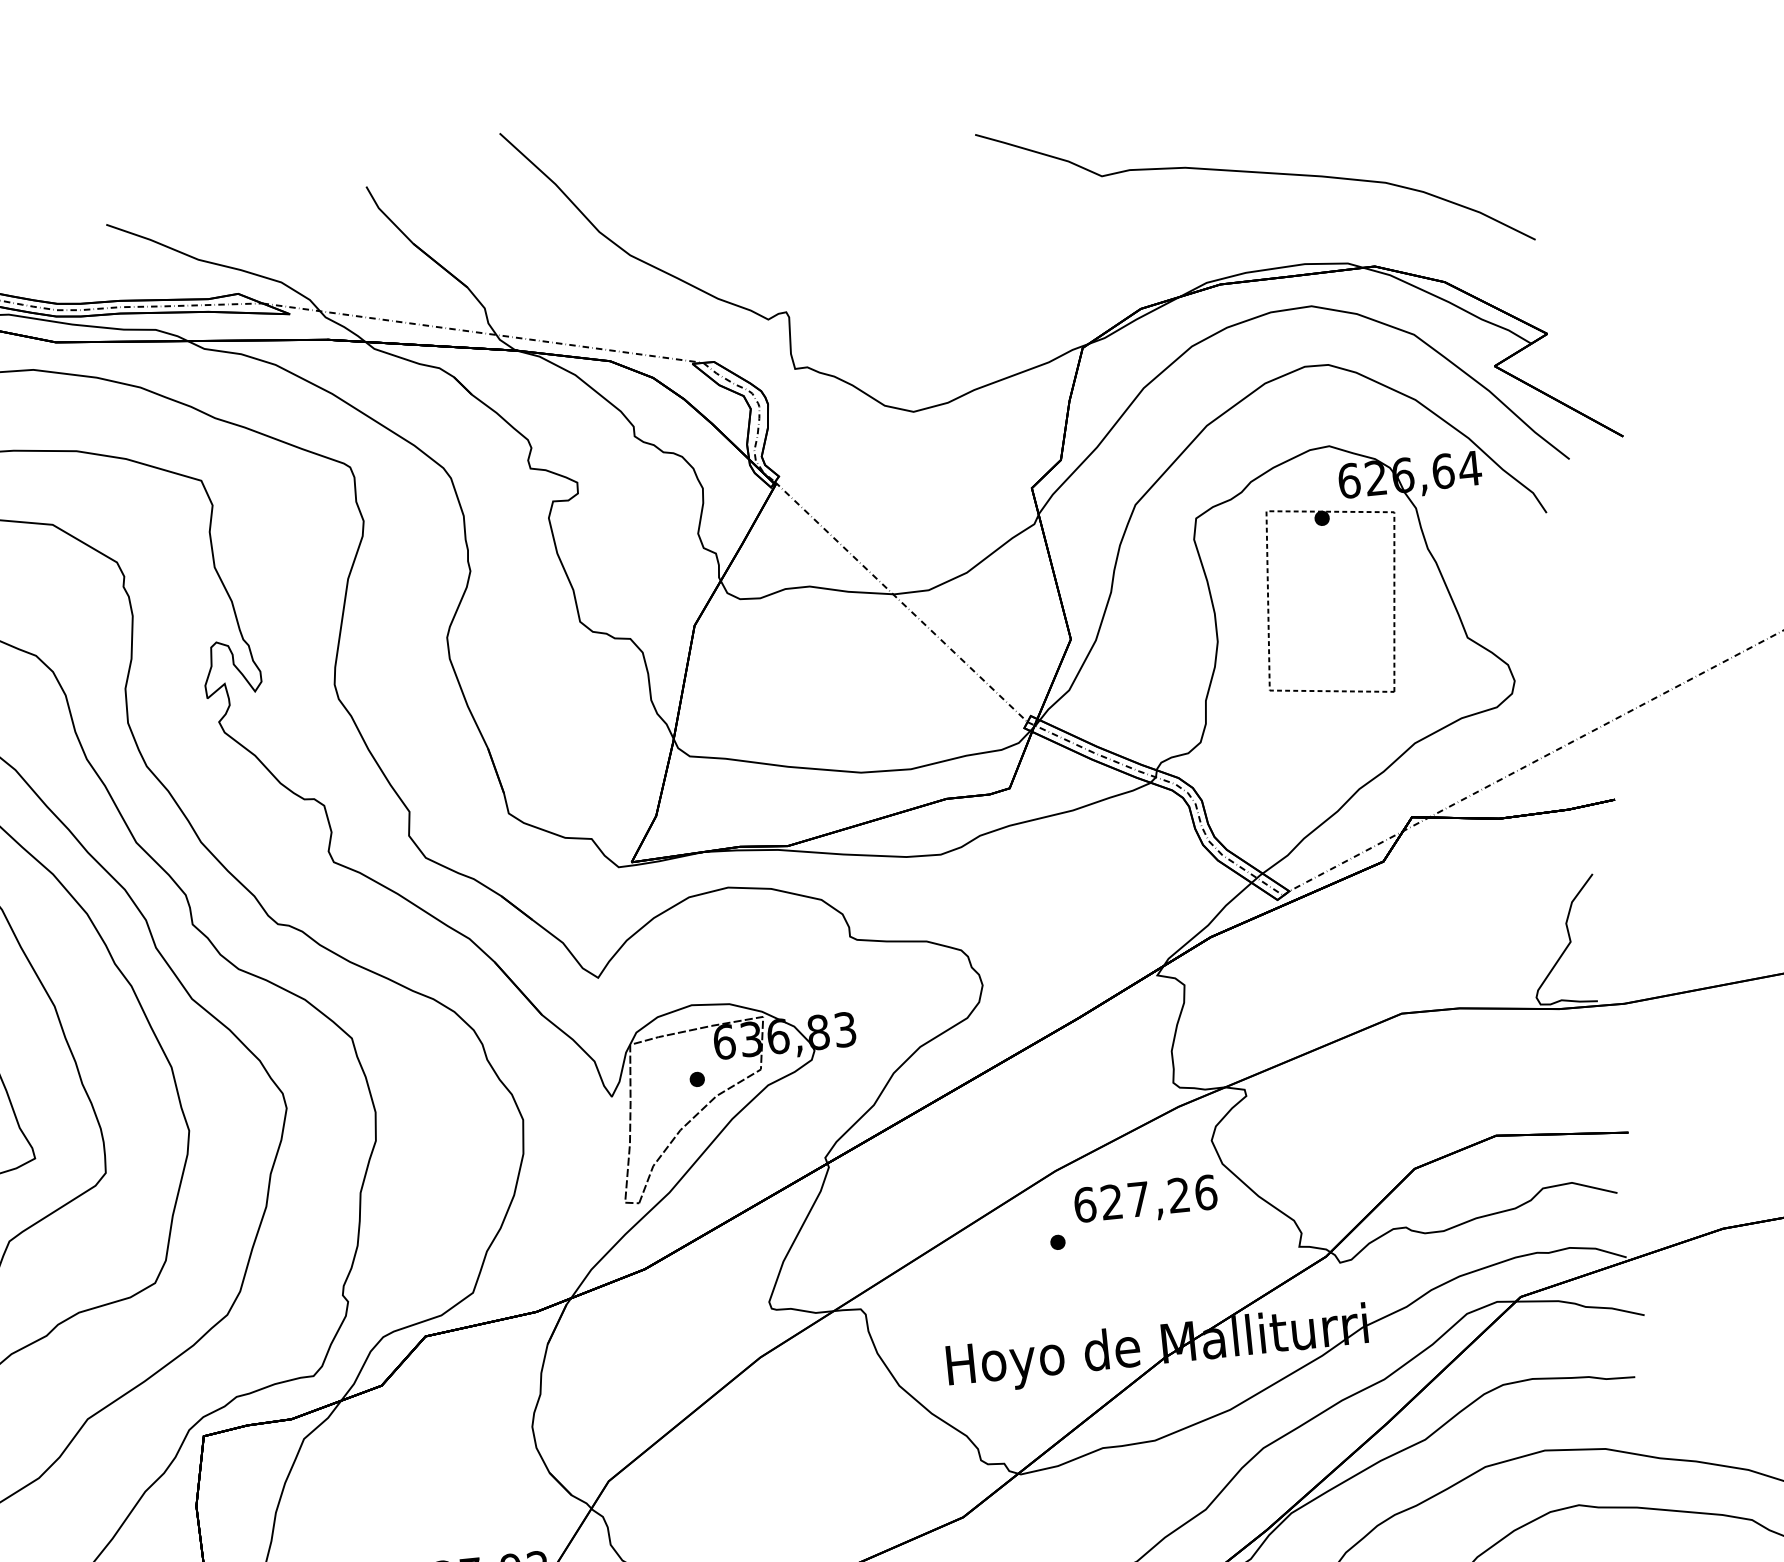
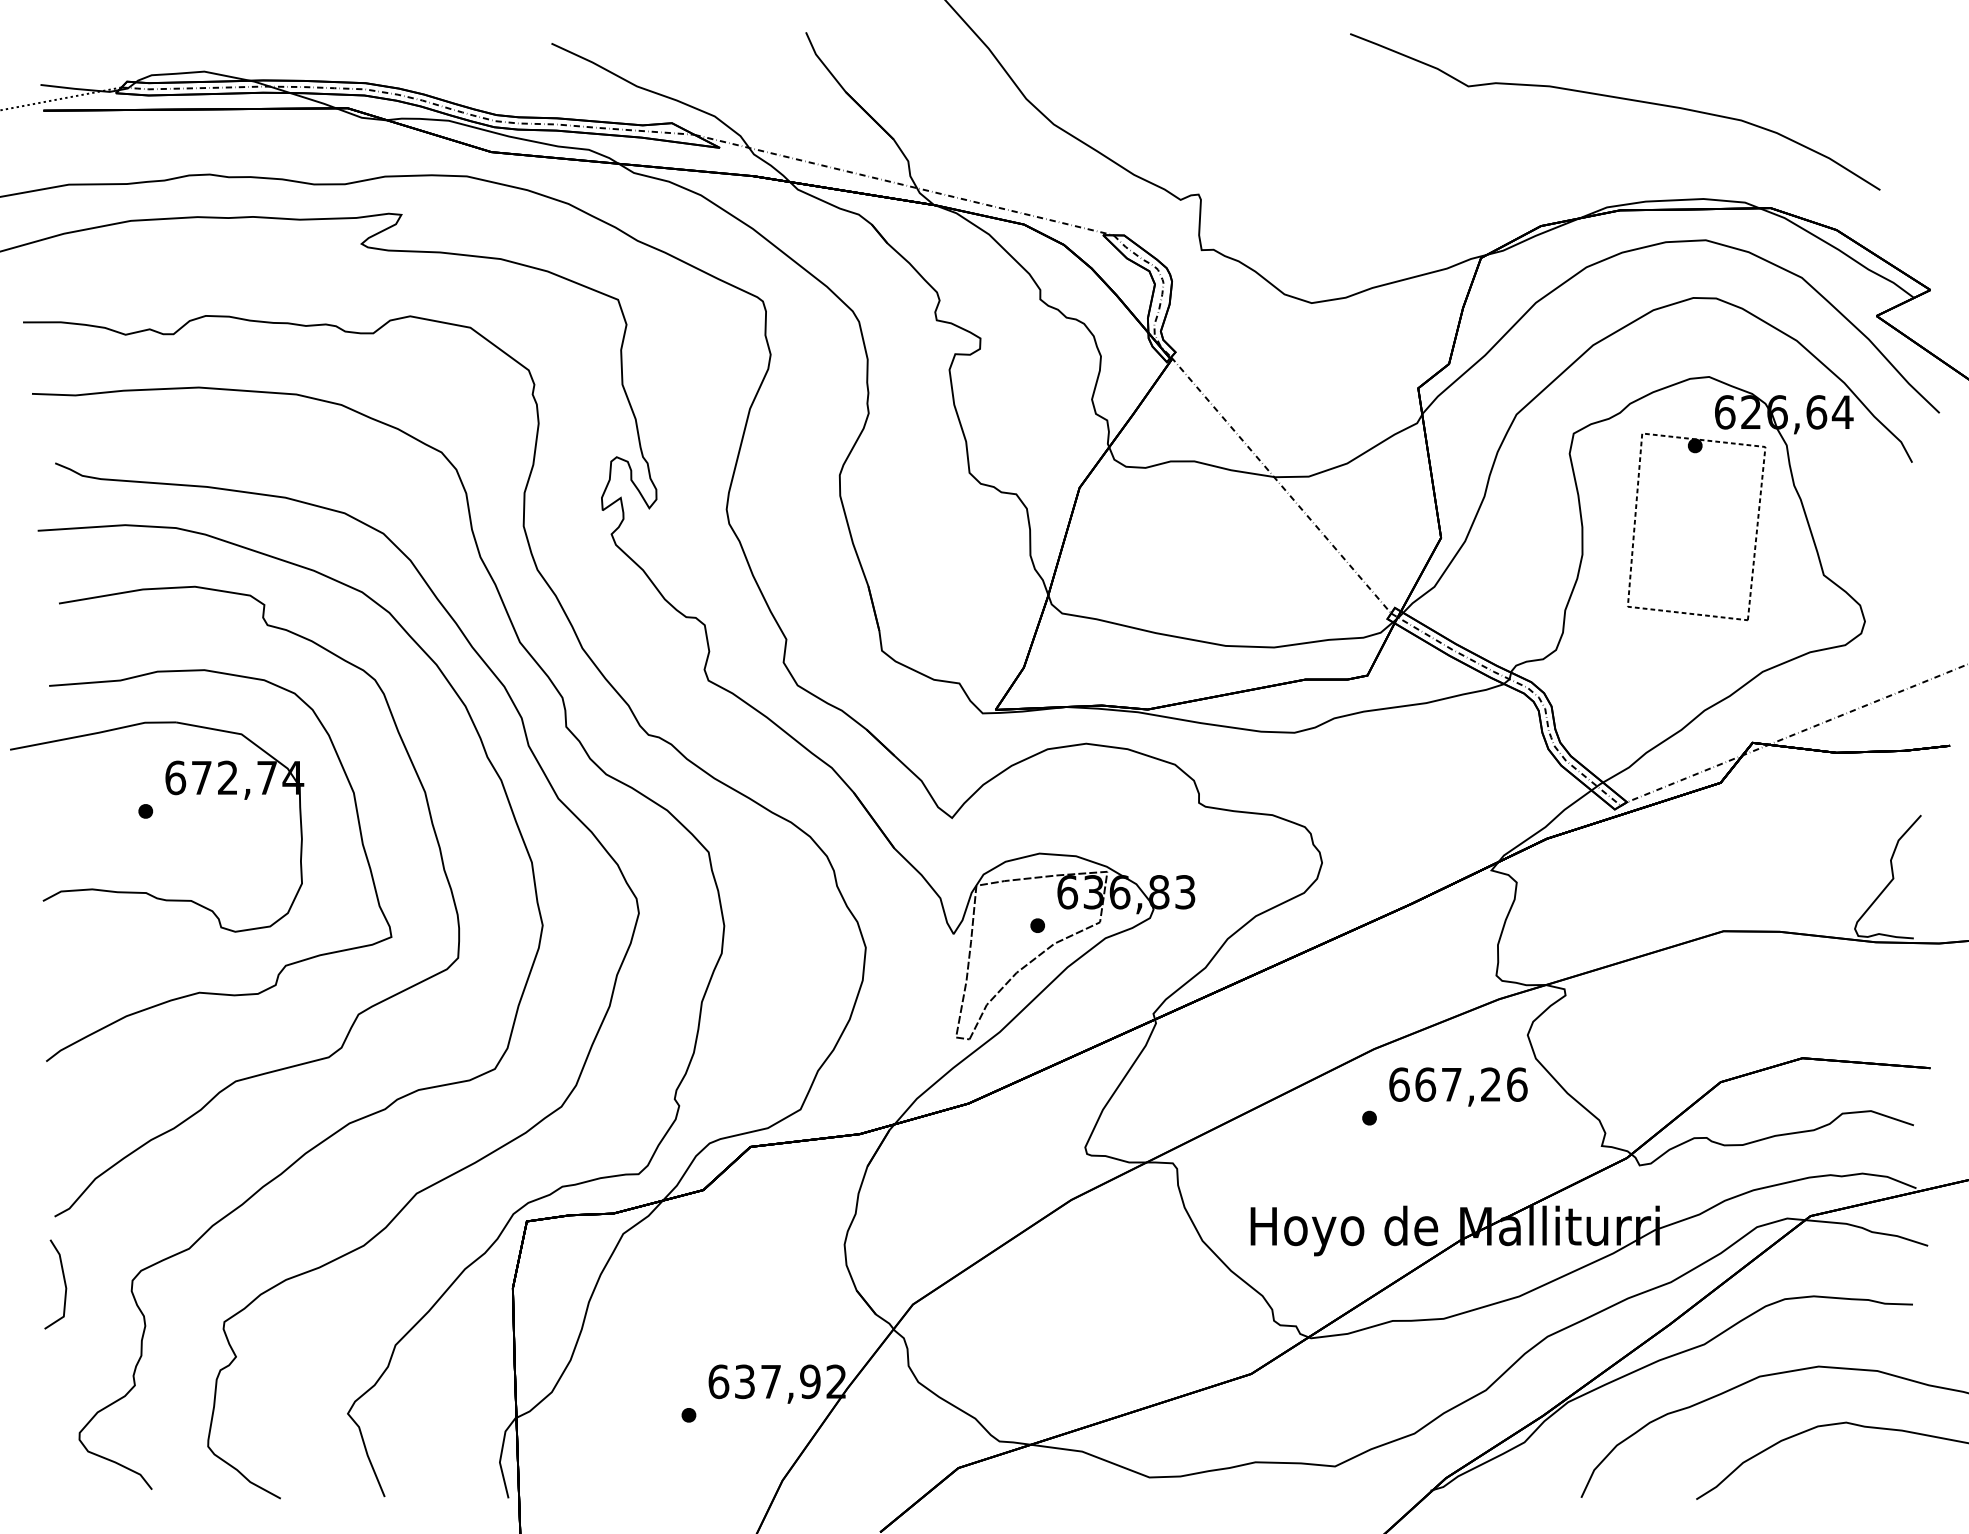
curve: (1254, 173) -> (1615, 98), moved
text: (1111, 1202) -> (1425, 1084), 627,26 -> 667,26

